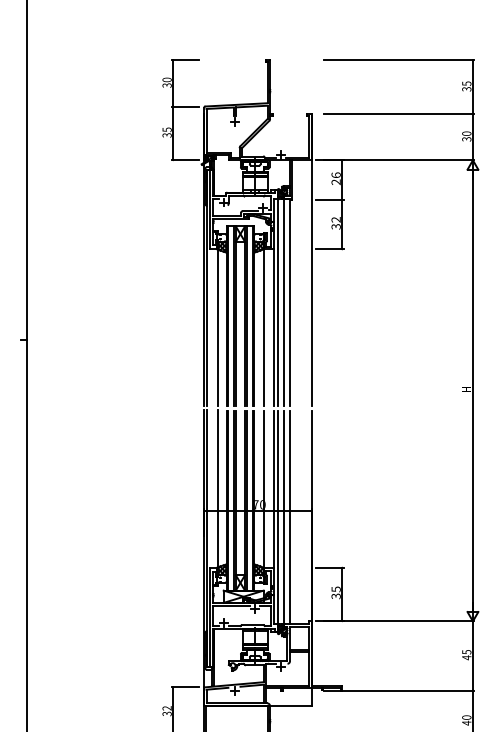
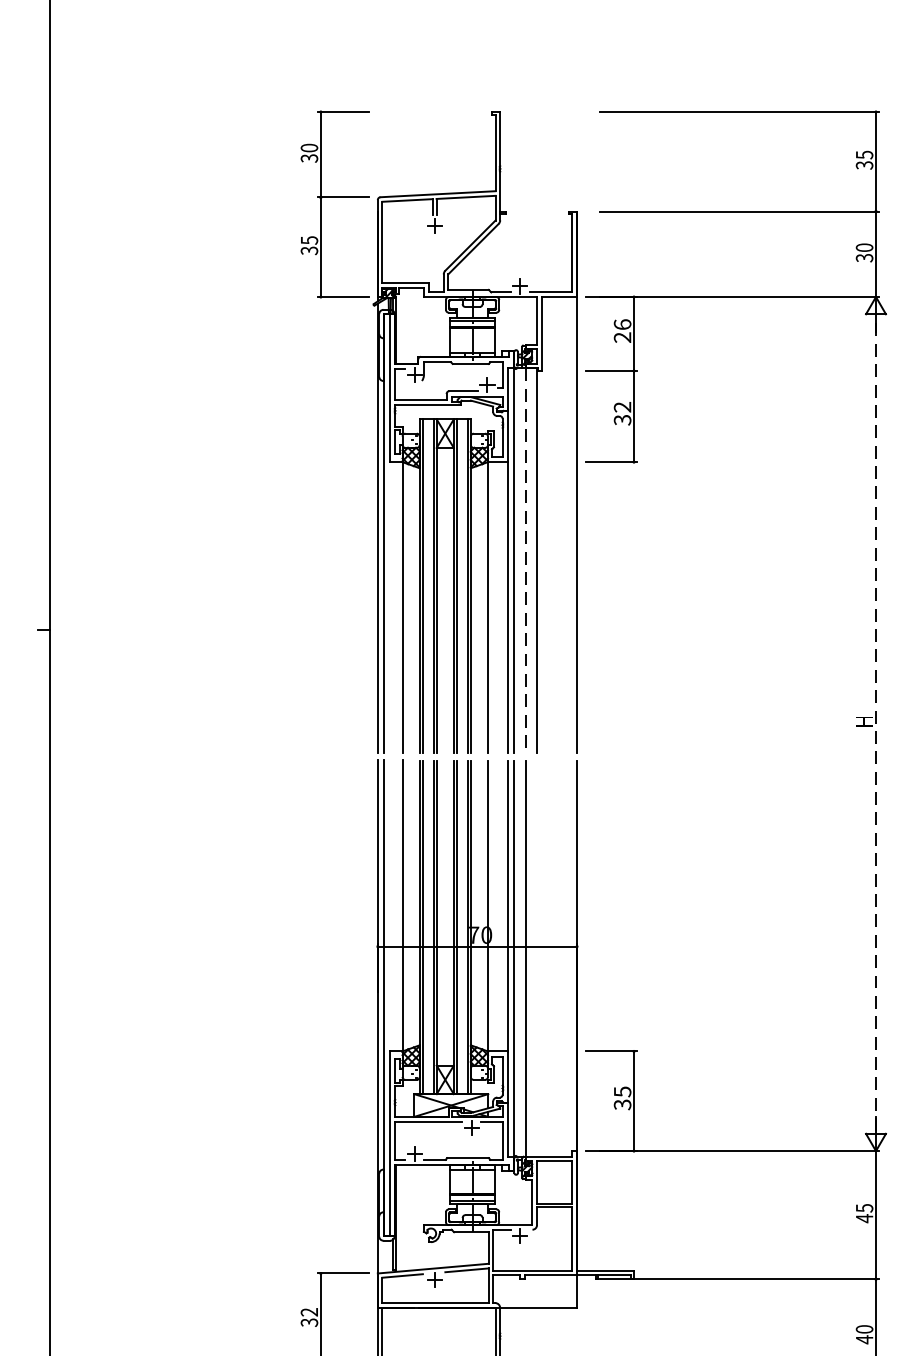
line: (283, 302) -> (525, 560), solid -> dashed
line: (472, 390) -> (875, 723), solid -> dashed
line: (289, 517) -> (536, 958), removed

